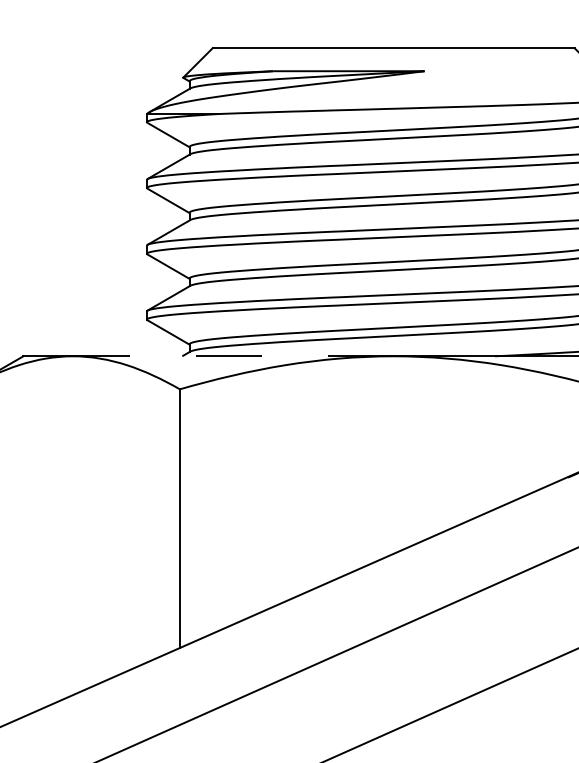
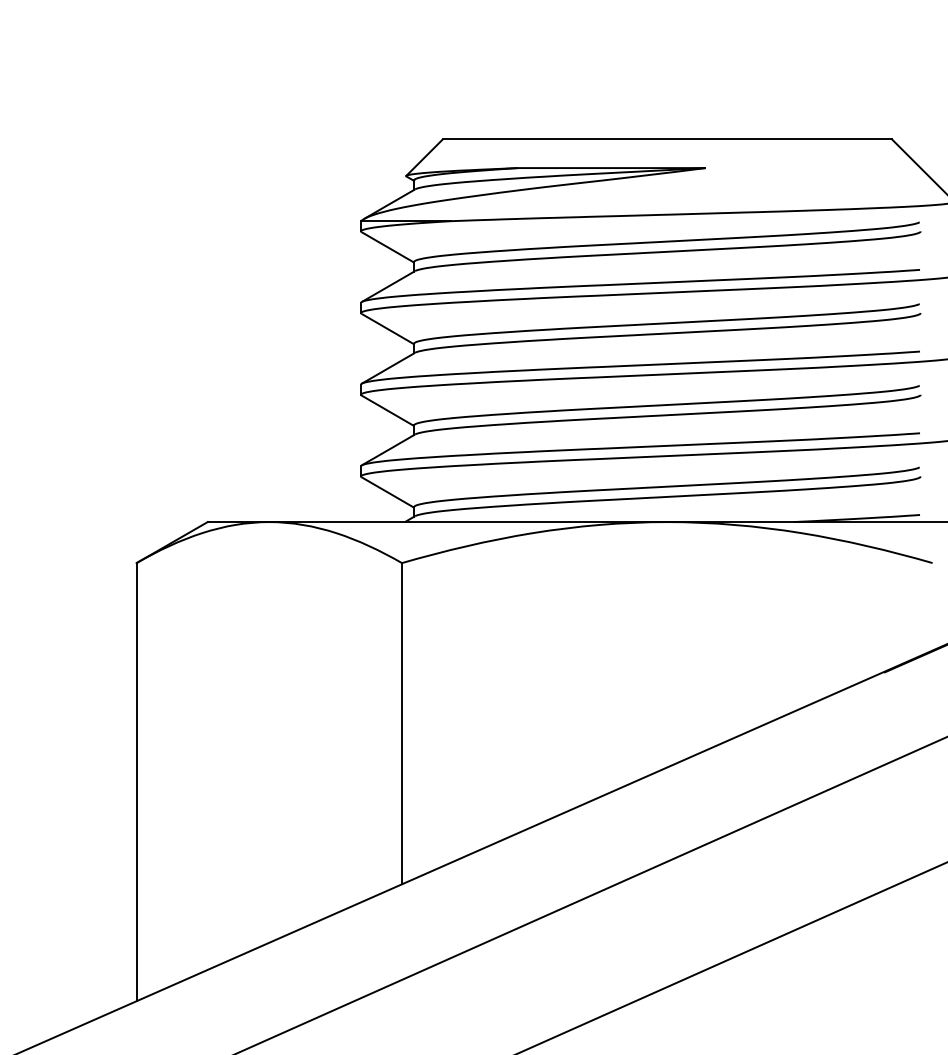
line: (233, 356) -> (468, 522), dashed -> solid

